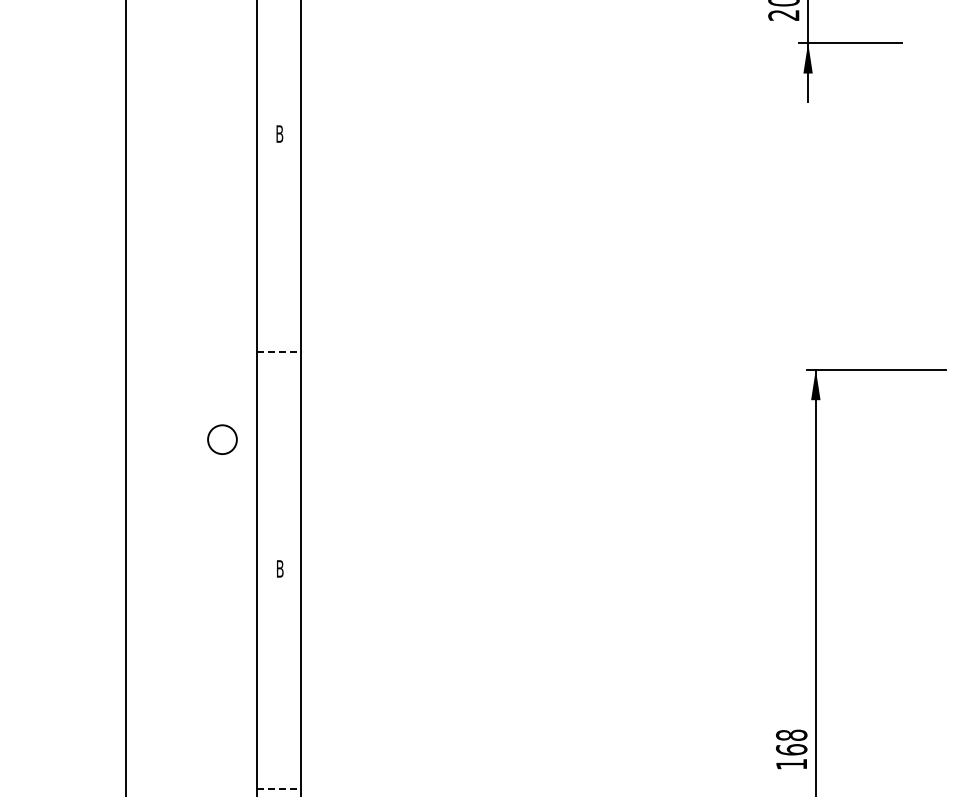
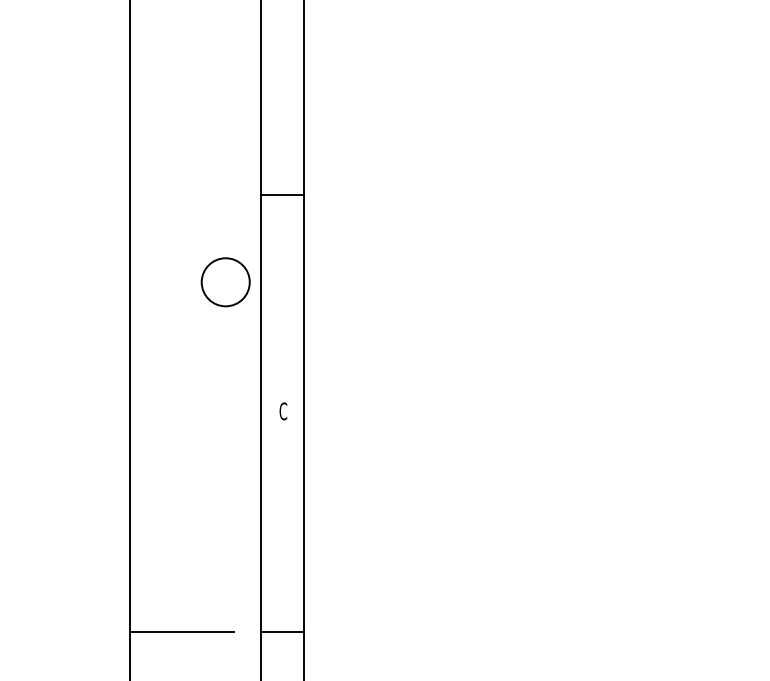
line: (279, 352) -> (282, 194), dashed -> solid
circle: (222, 439) -> (225, 281), size x1.67
text: (279, 568) -> (282, 410), B -> C
line: (178, 789) -> (181, 631), added
line: (279, 789) -> (282, 631), dashed -> solid

